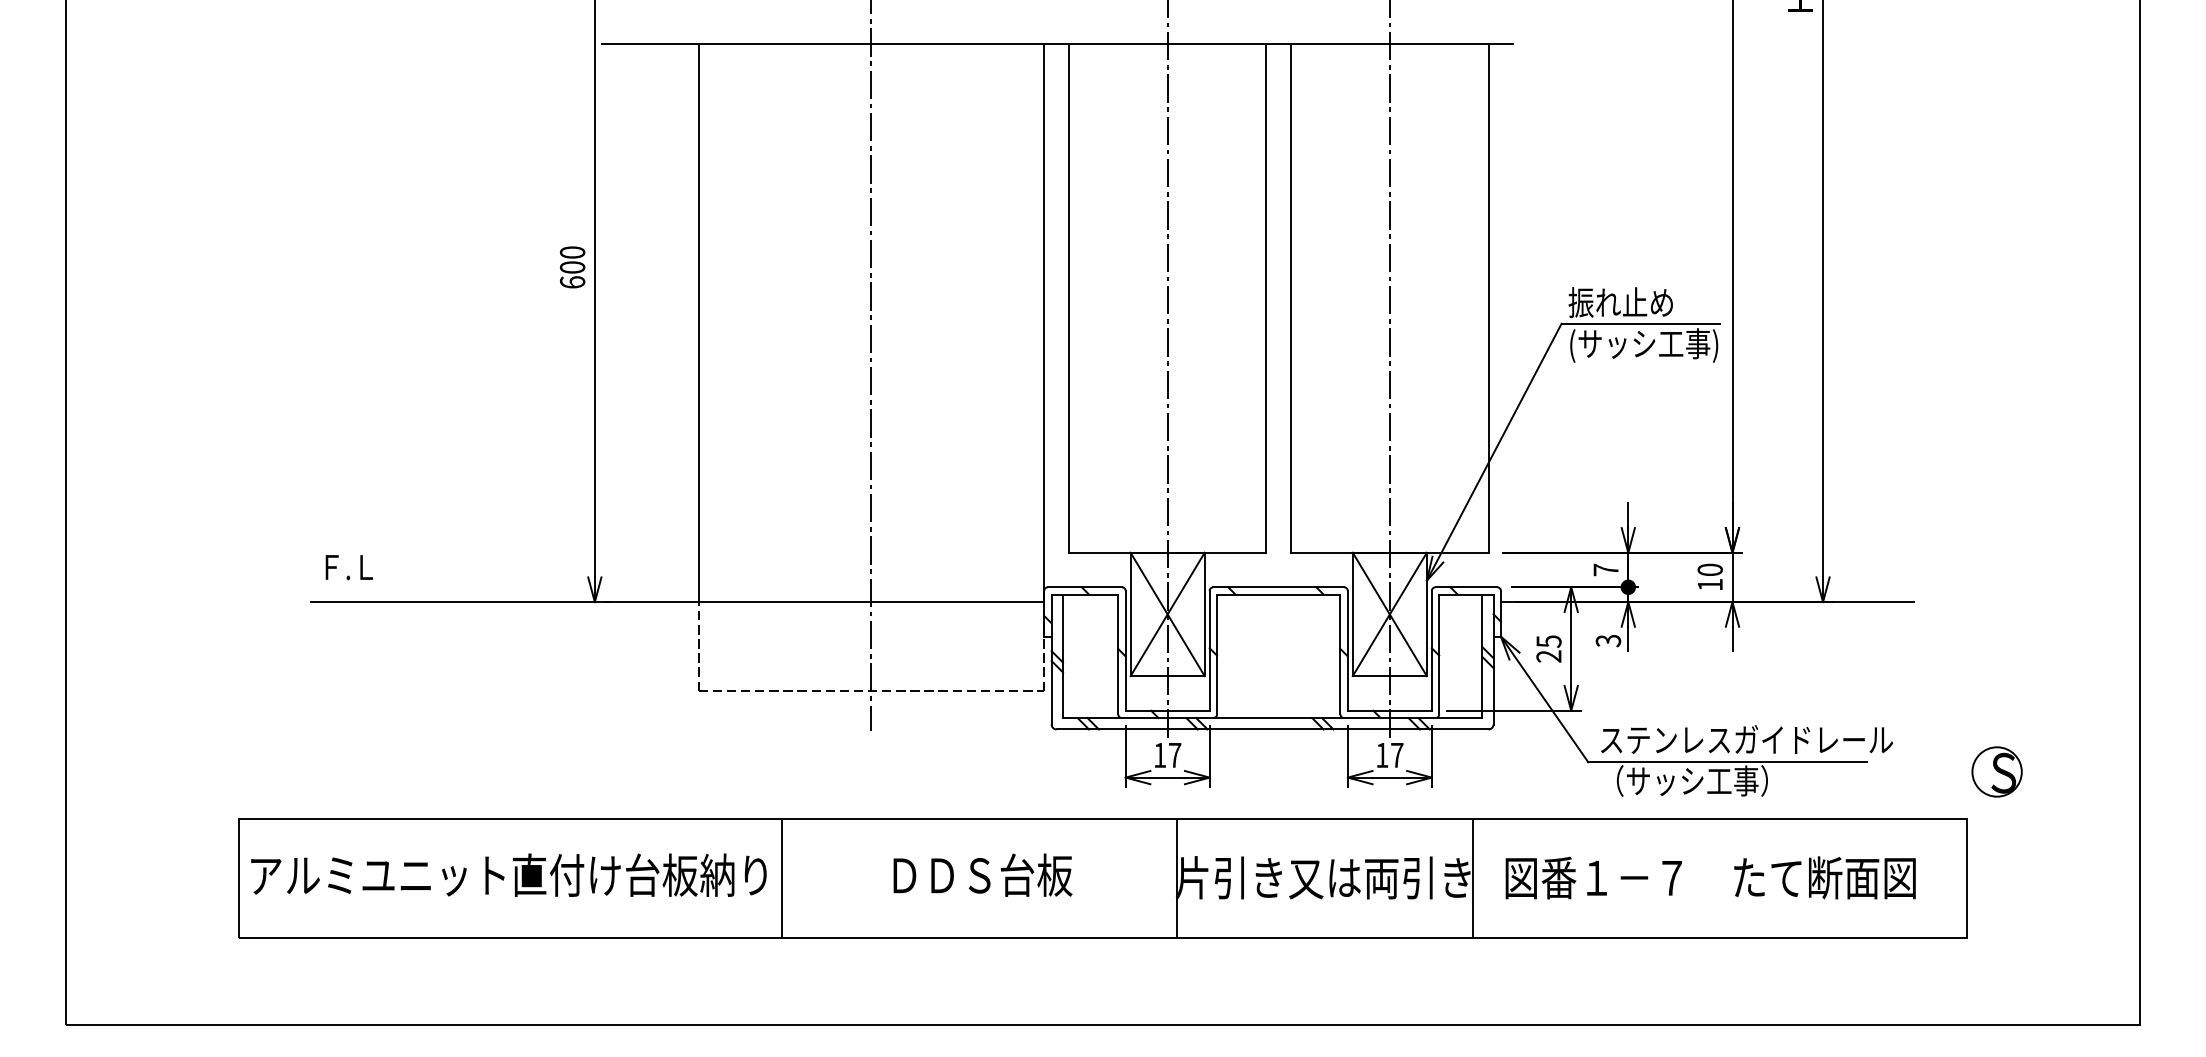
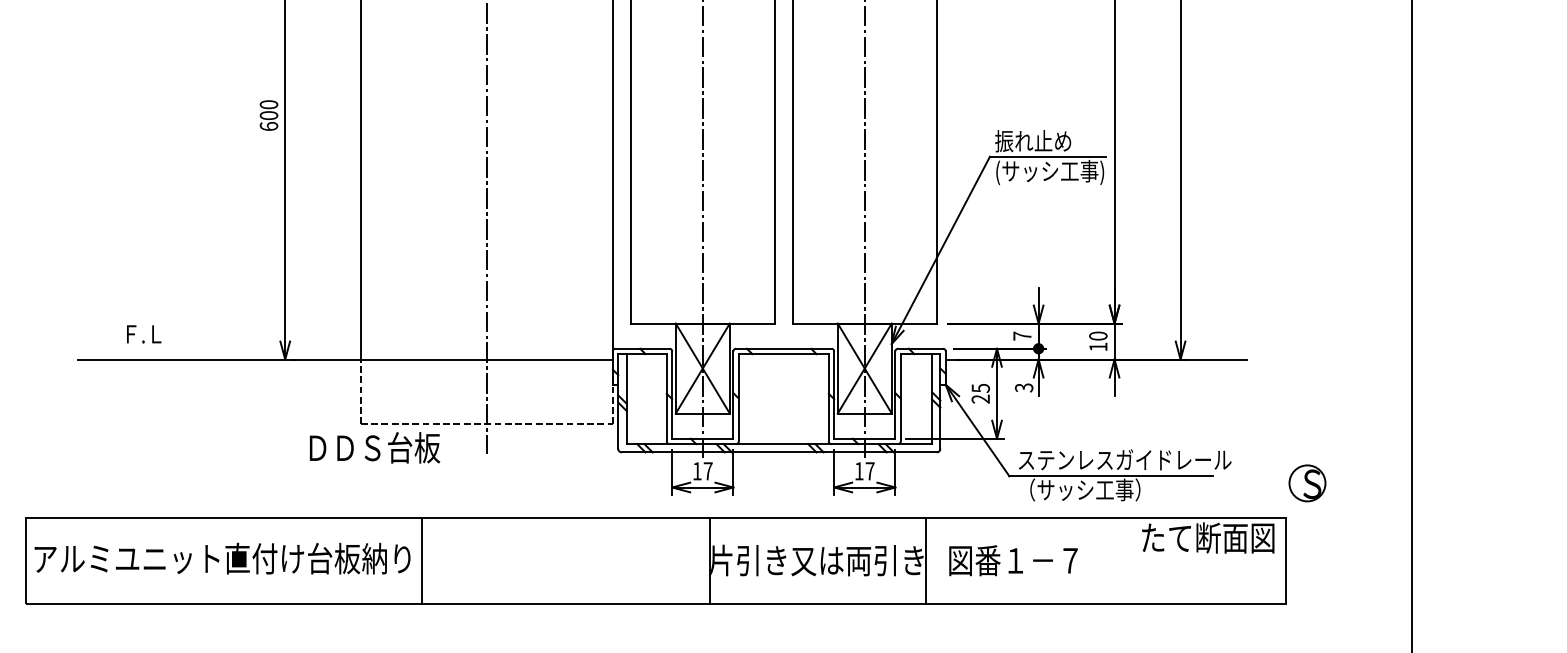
text: (348, 567) -> (143, 334), moved
text: (982, 874) -> (374, 447), moved
text: (1824, 877) -> (1207, 537), moved

